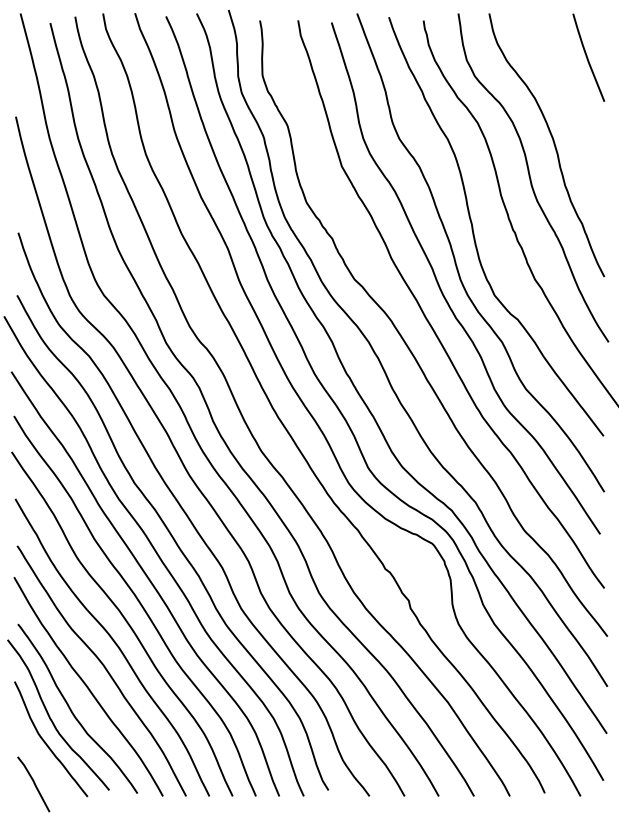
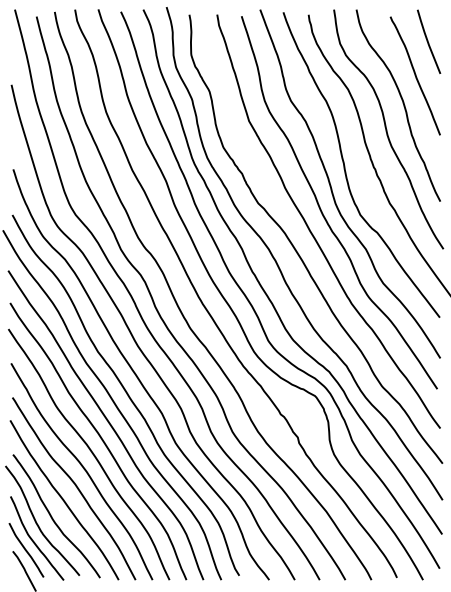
curve: (569, 104) -> (414, 75), added
curve: (36, 755) -> (26, 550), added

